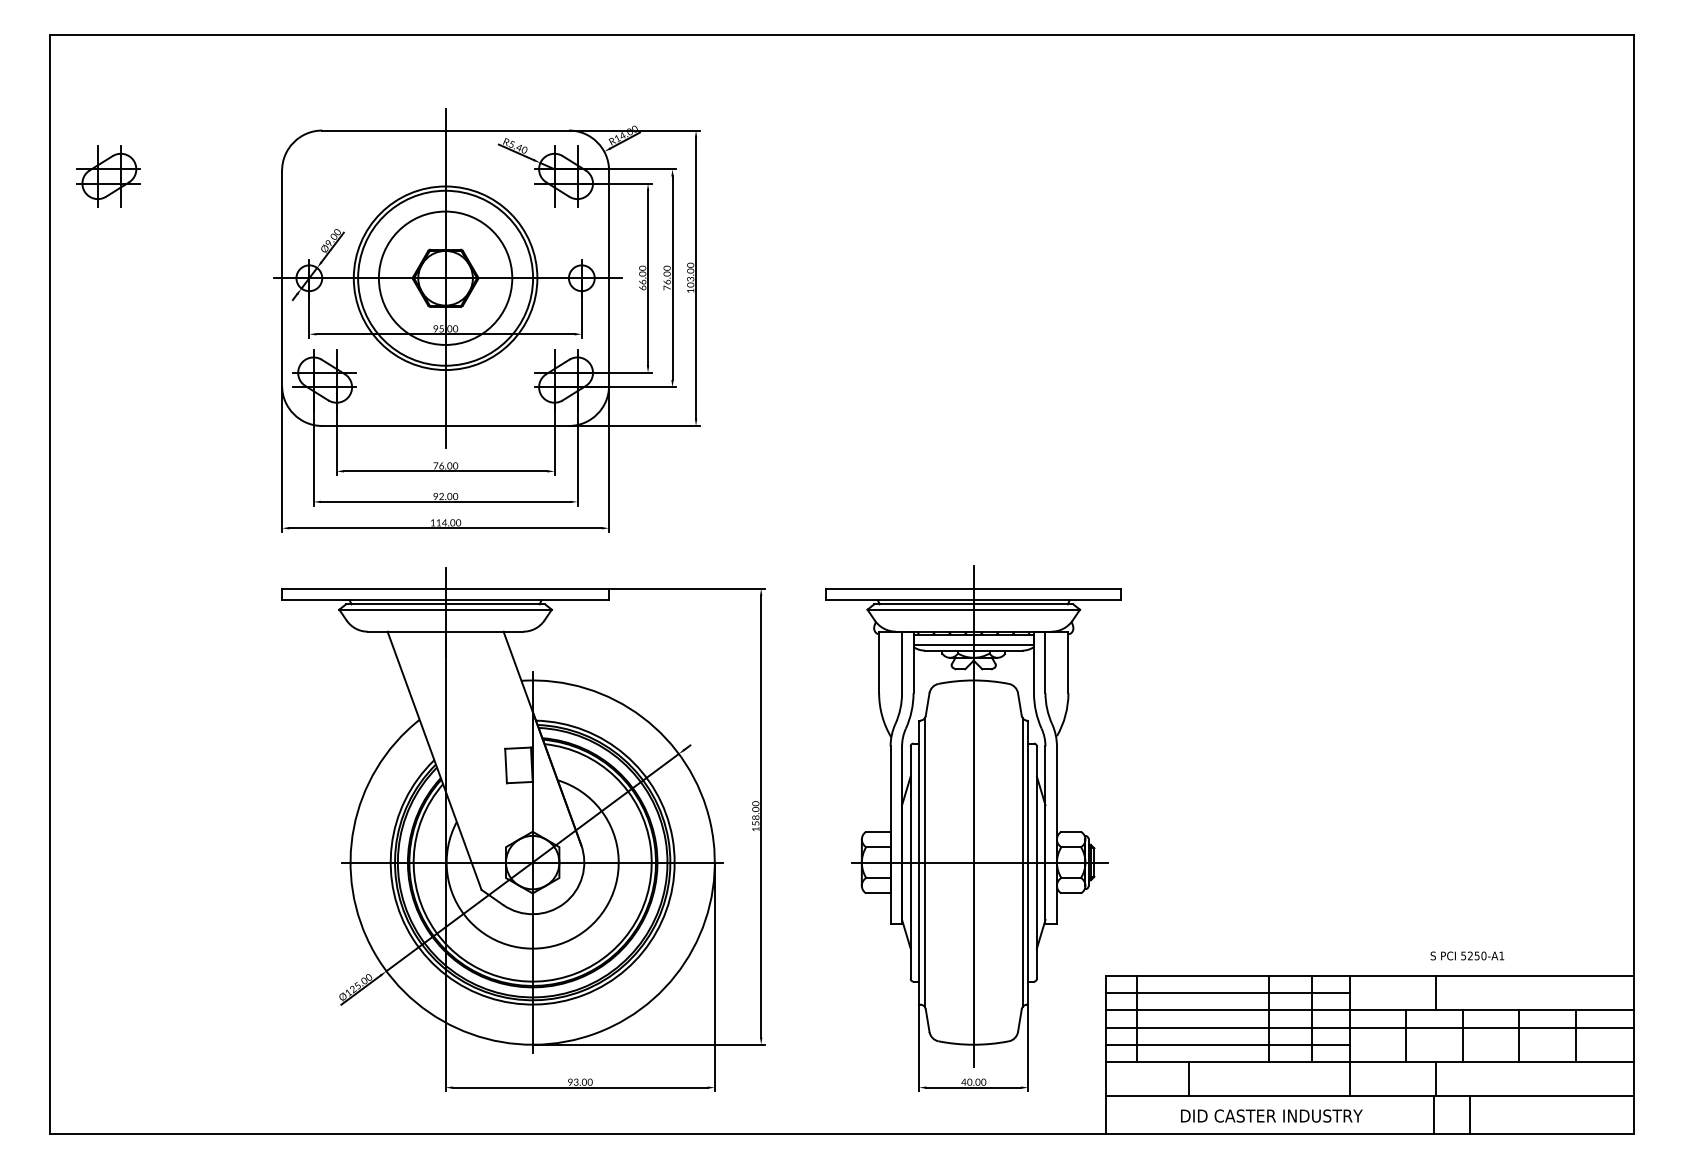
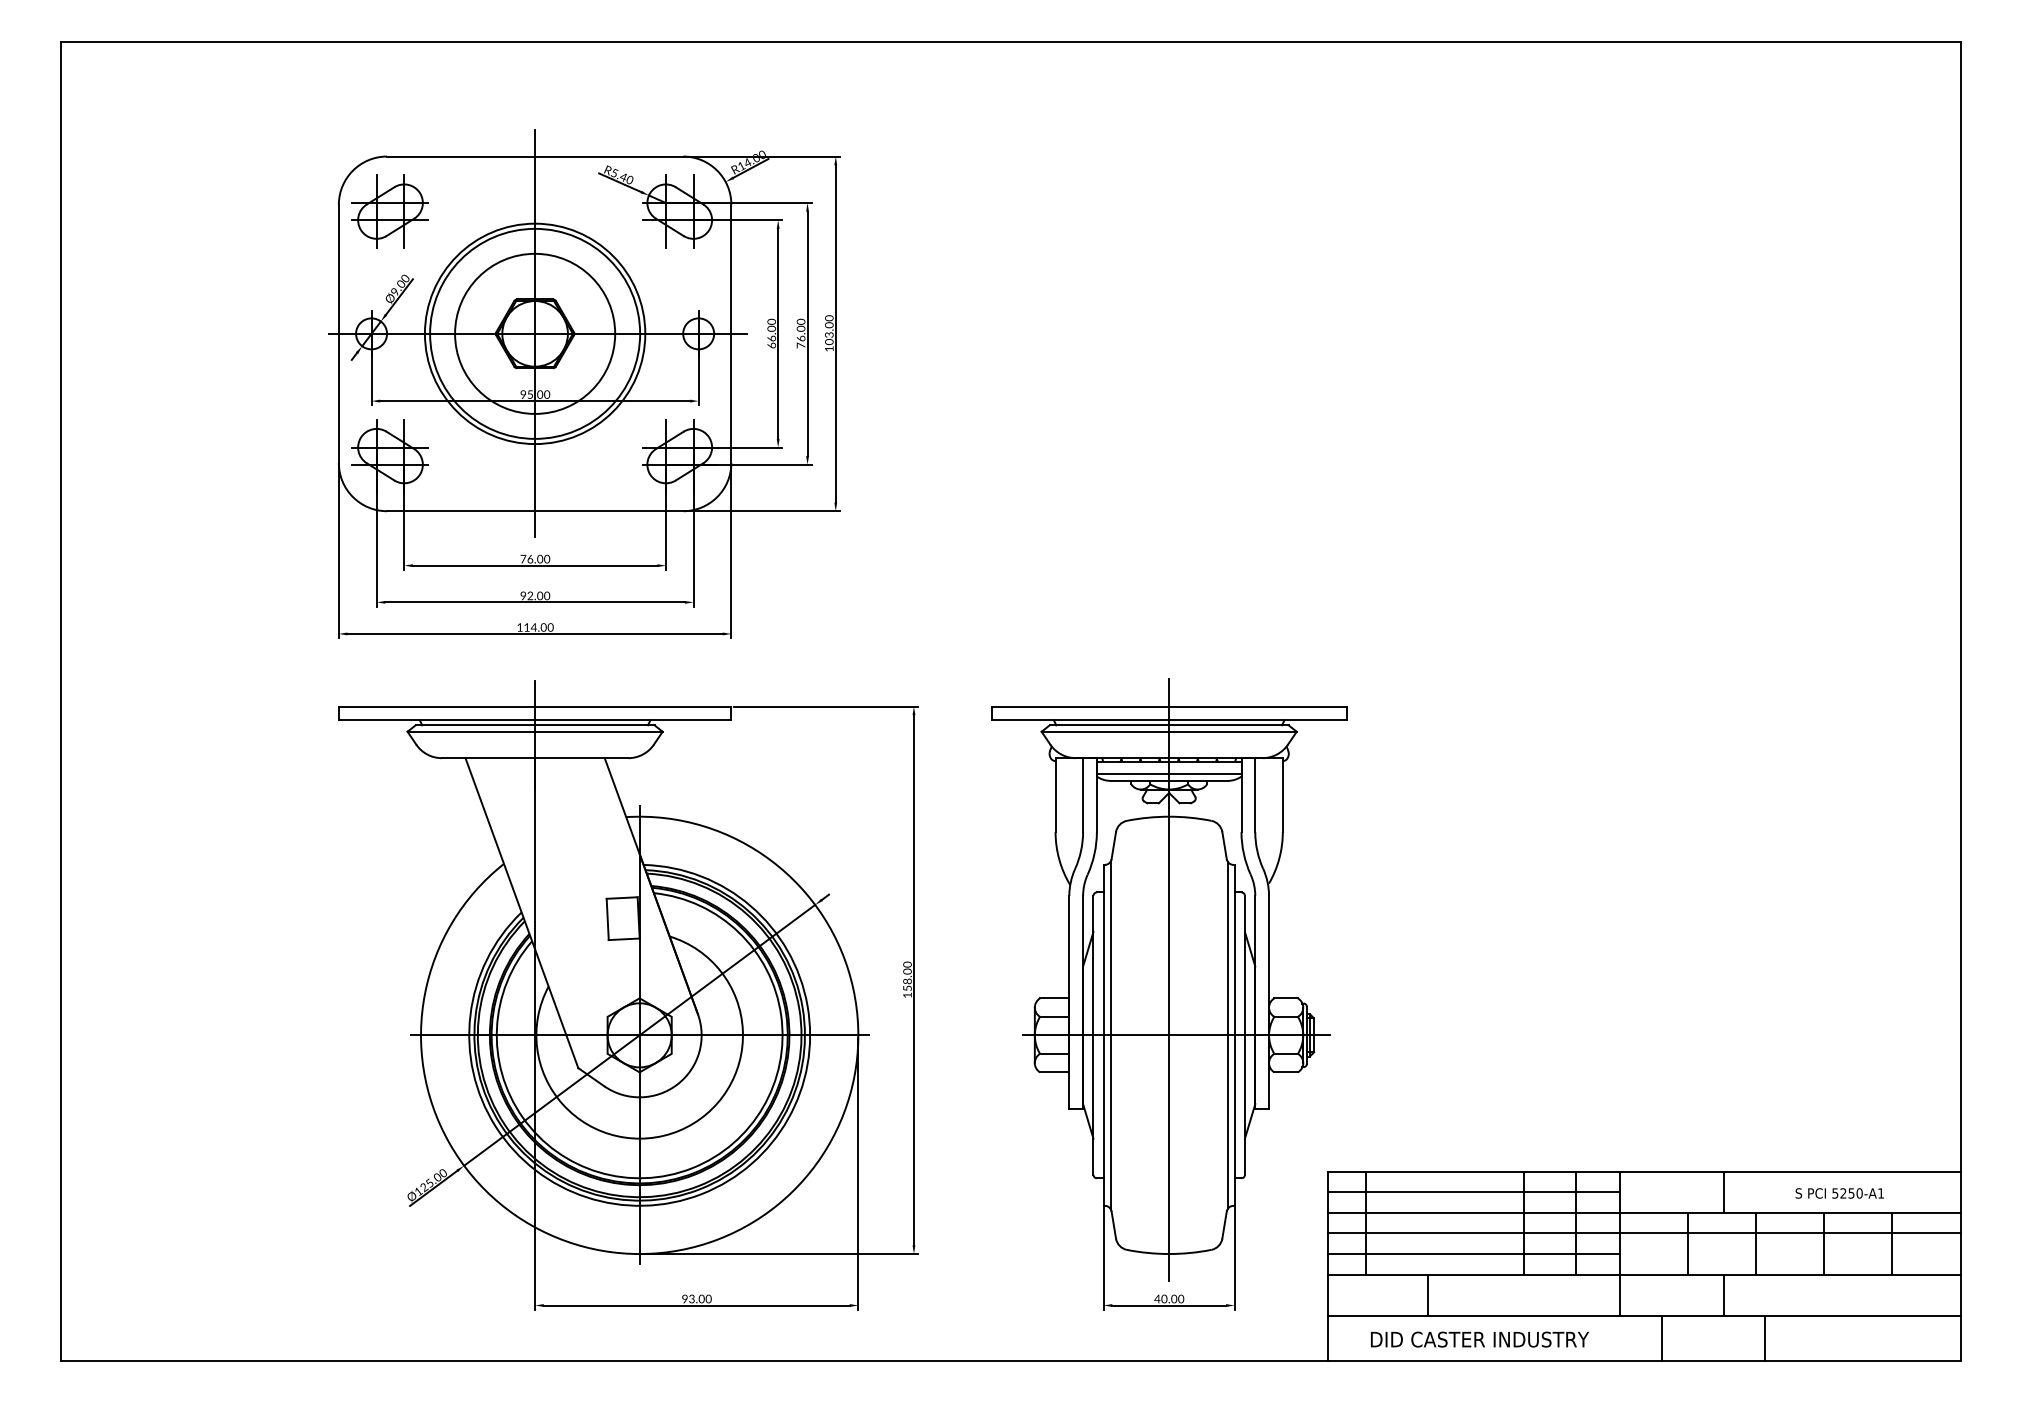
part: (108, 176) -> (389, 211), moved
text: (1467, 956) -> (1839, 1193), moved
text: (1271, 1115) -> (1479, 1339), moved
line: (1433, 1115) -> (1661, 1338), moved

